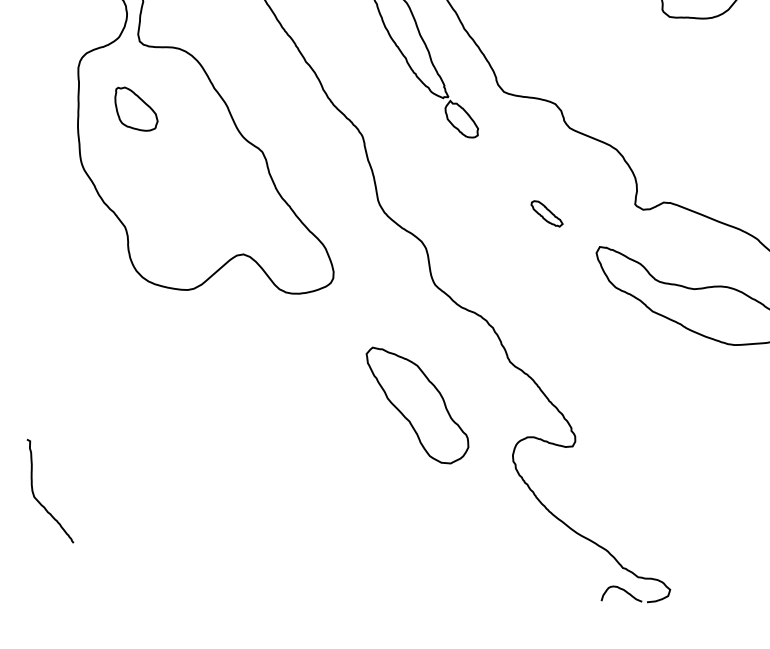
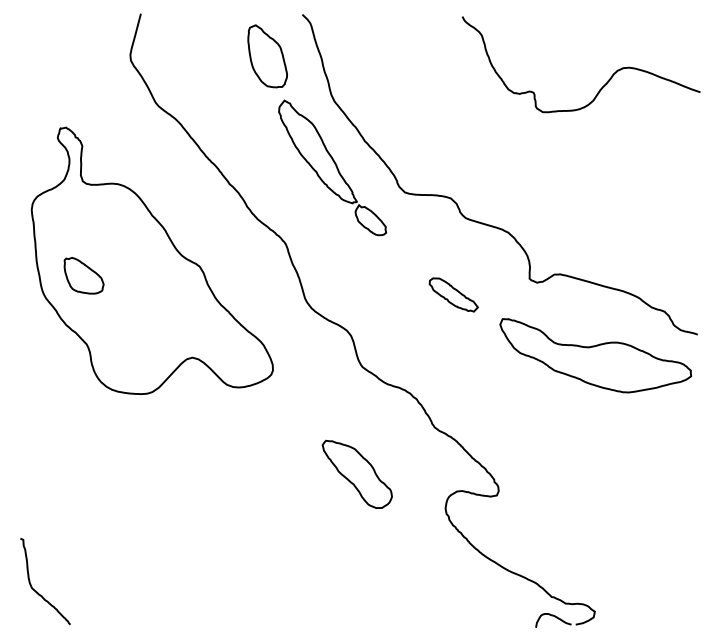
part: (135, 108) -> (83, 275), moved
part: (547, 213) -> (453, 294), size x1.67
part: (415, 406) -> (356, 474), size x0.71

